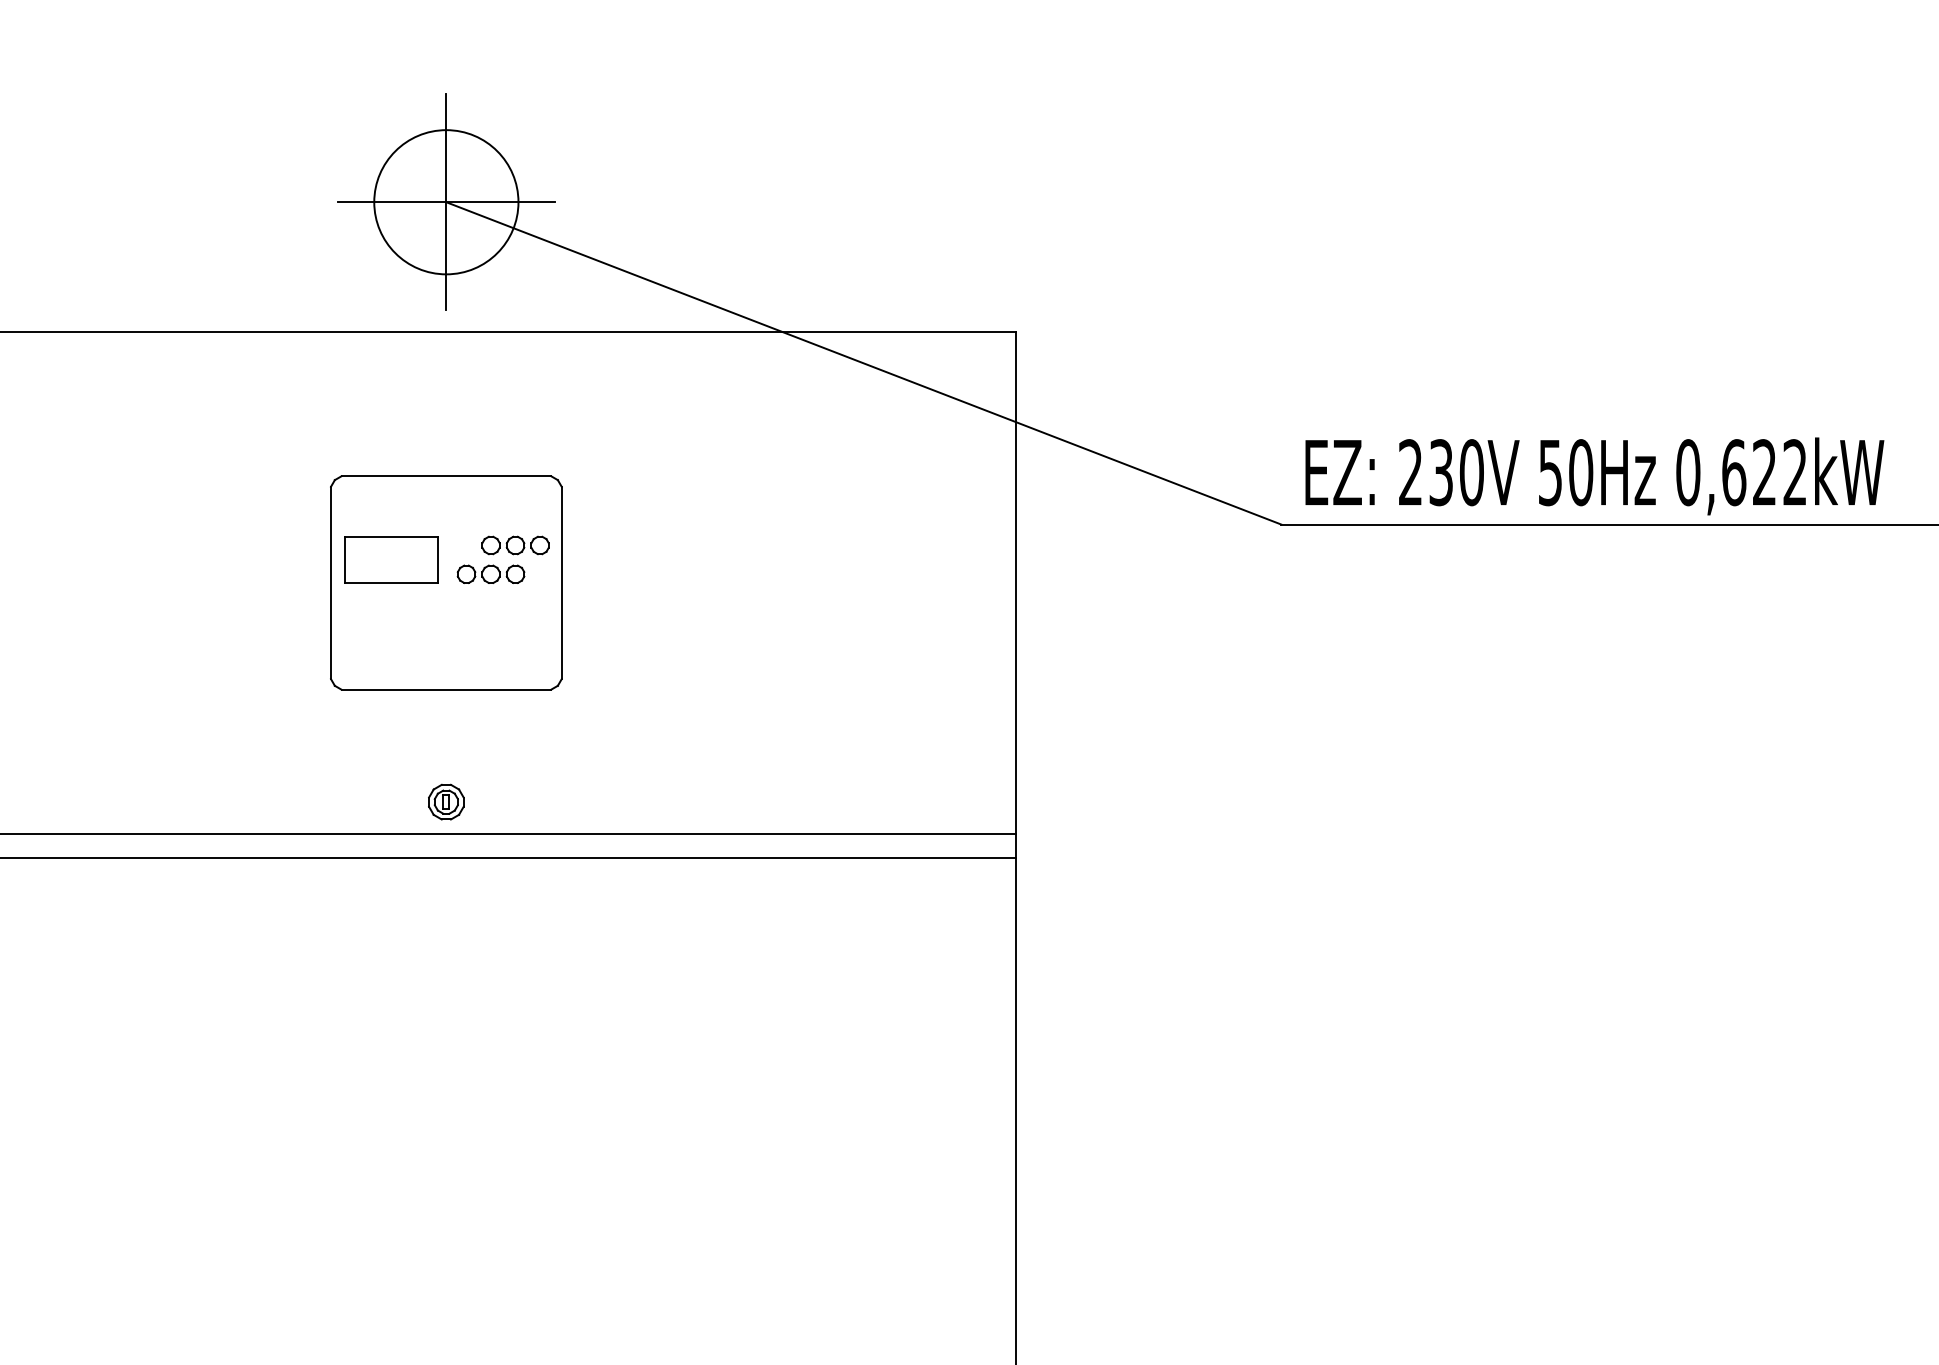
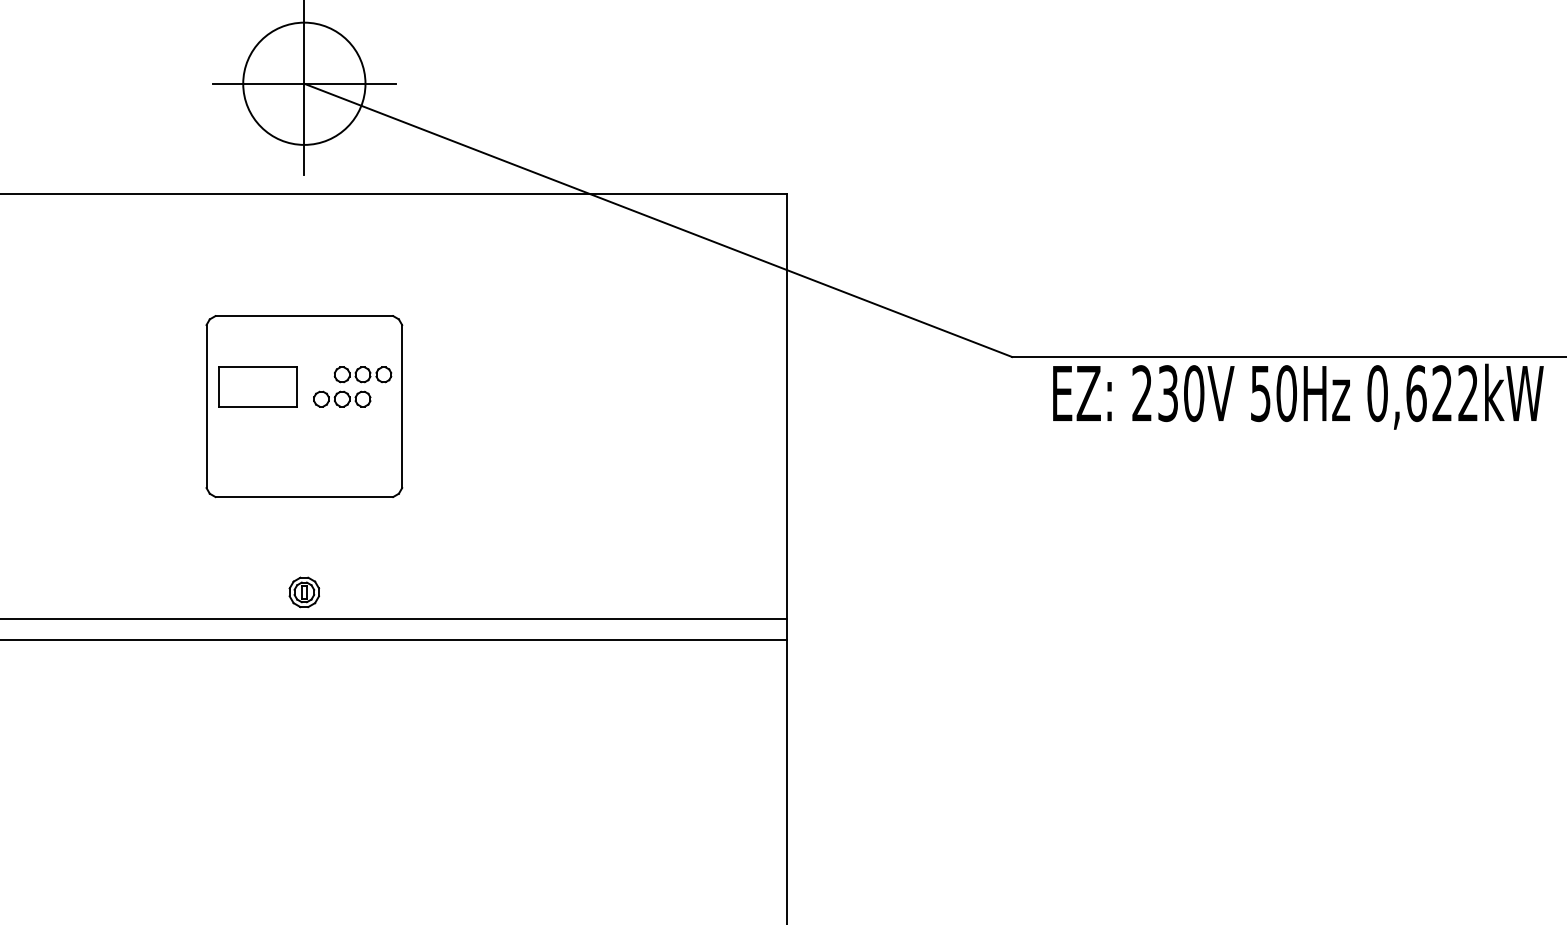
text: (1594, 476) -> (1298, 396), moved

